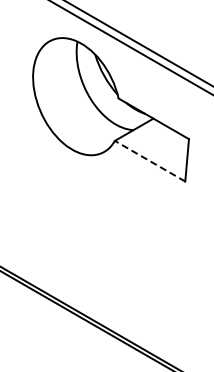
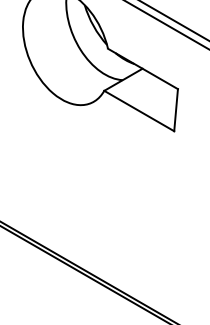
line: (150, 161) -> (139, 111), dashed -> solid

